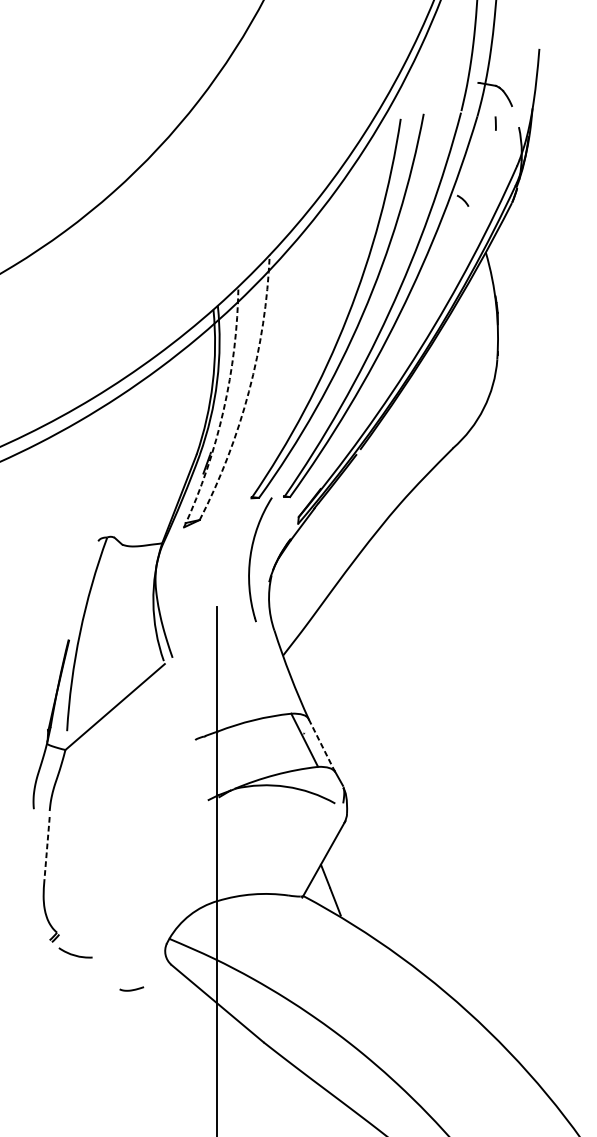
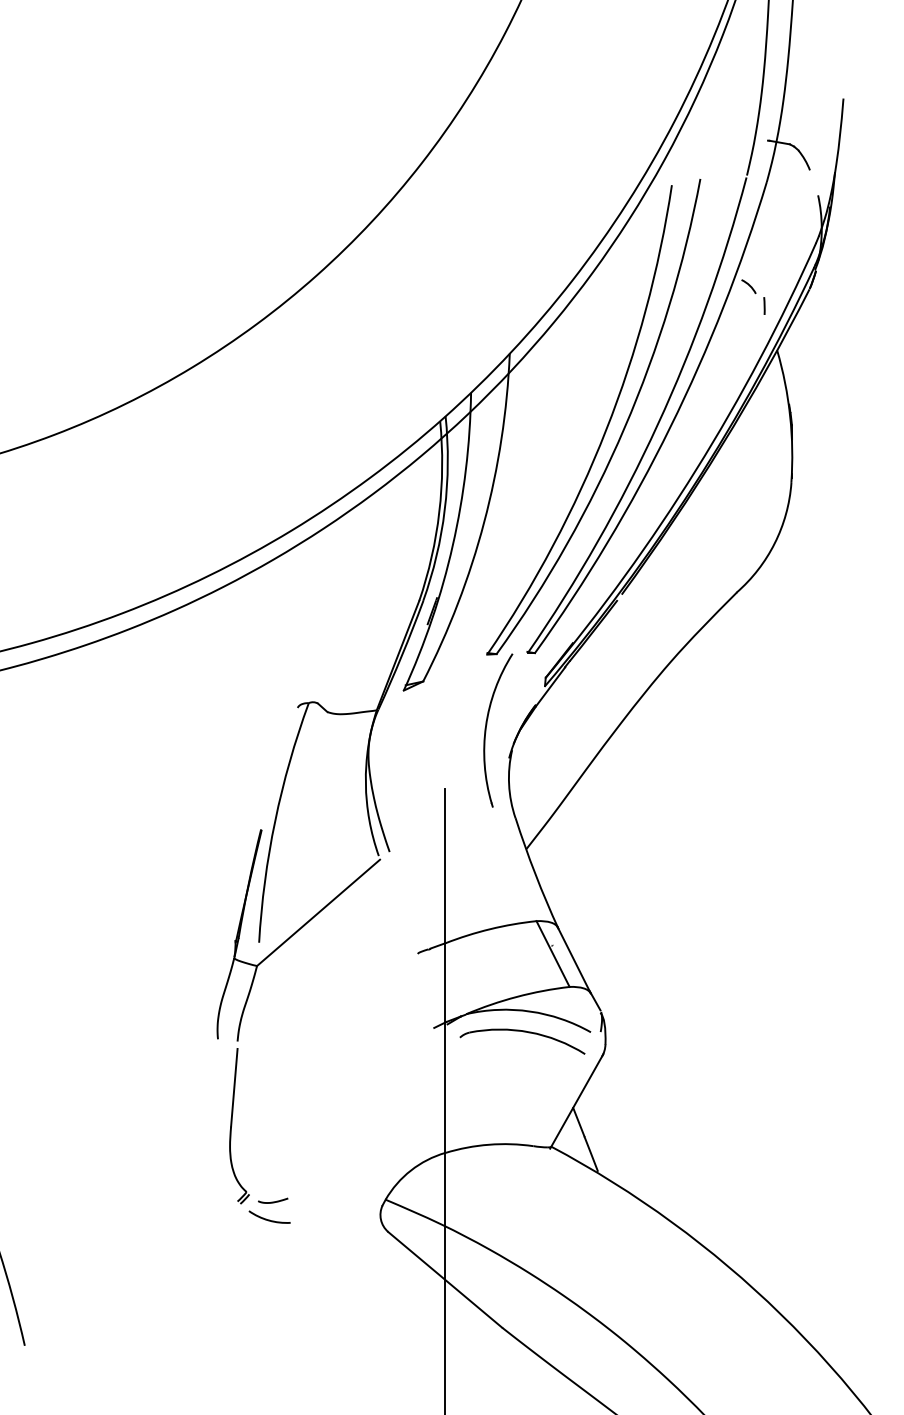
line: (495, 123) -> (764, 305), moved
arc: (249, 391) -> (484, 522), dashed -> solid
arc: (223, 410) -> (452, 545), dashed -> solid
line: (321, 744) -> (573, 959), dashed -> solid
part: (280, 803) -> (523, 1032), added
line: (47, 848) -> (234, 1087), dashed -> solid
curve: (132, 989) -> (273, 1201), moved

